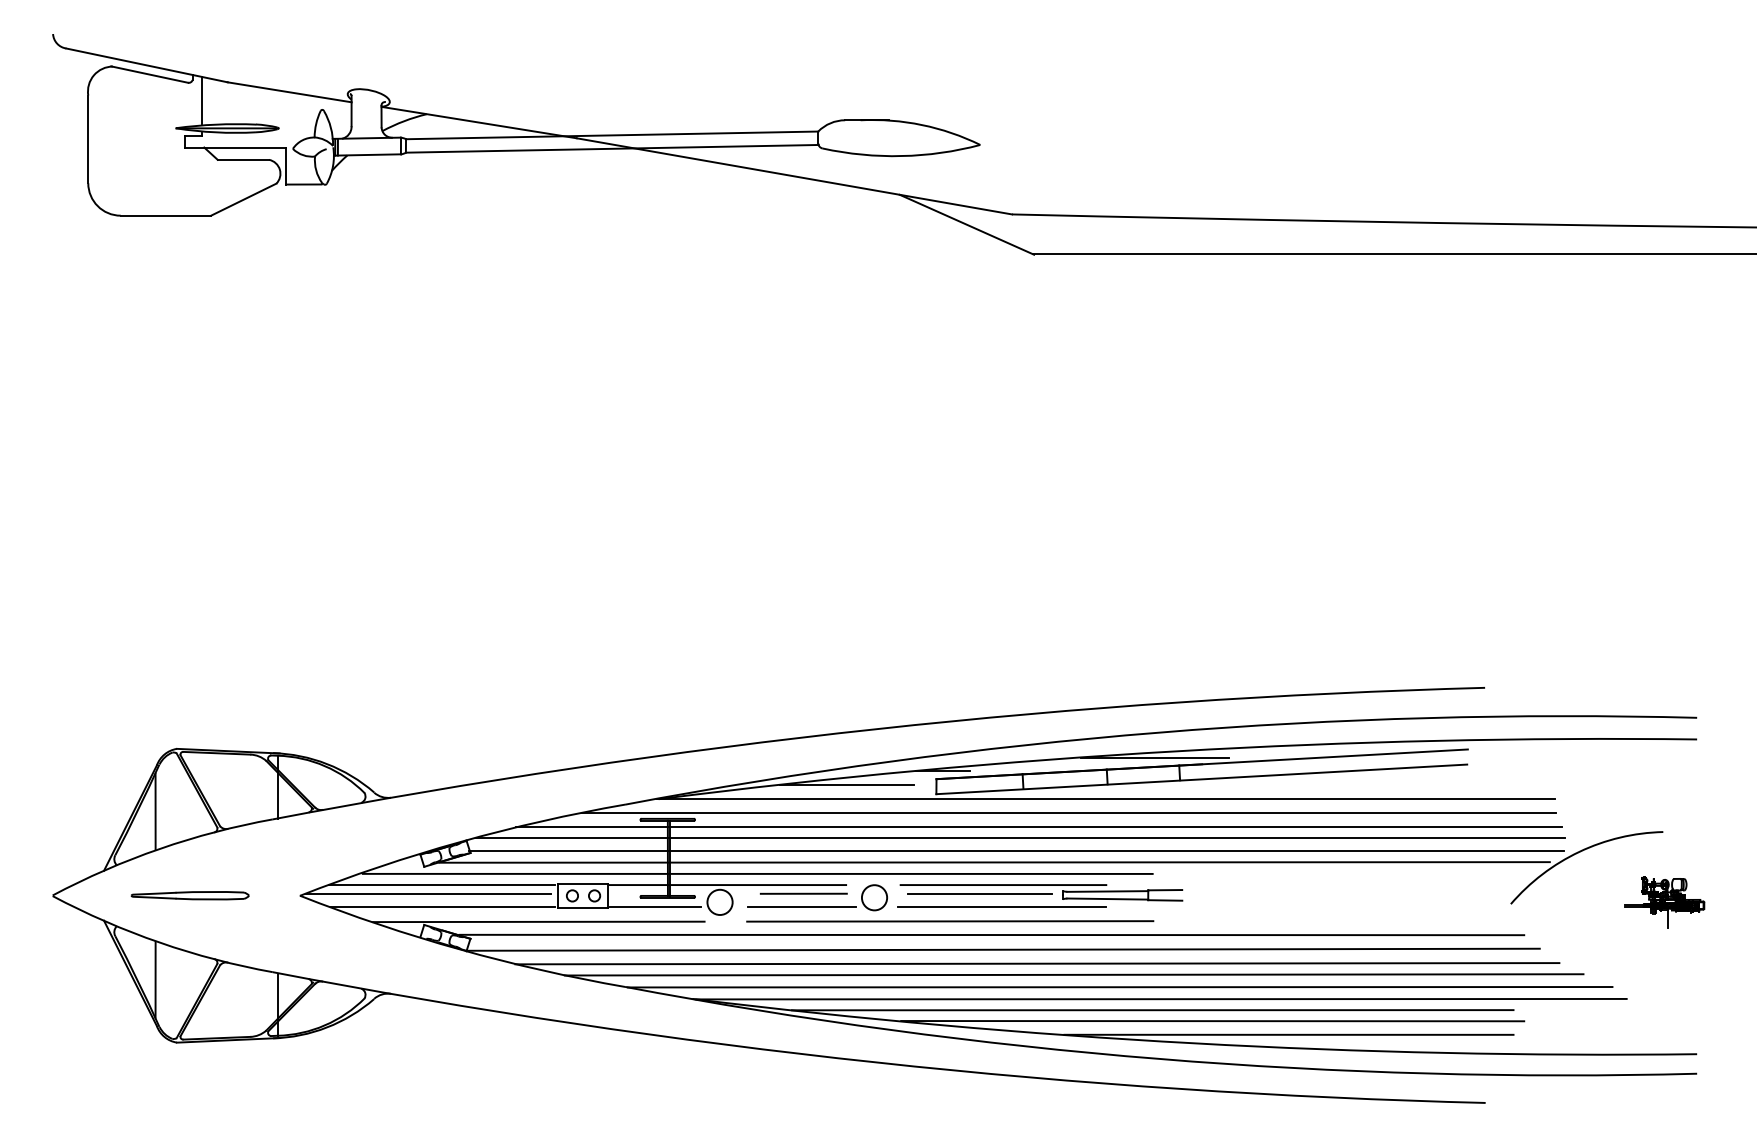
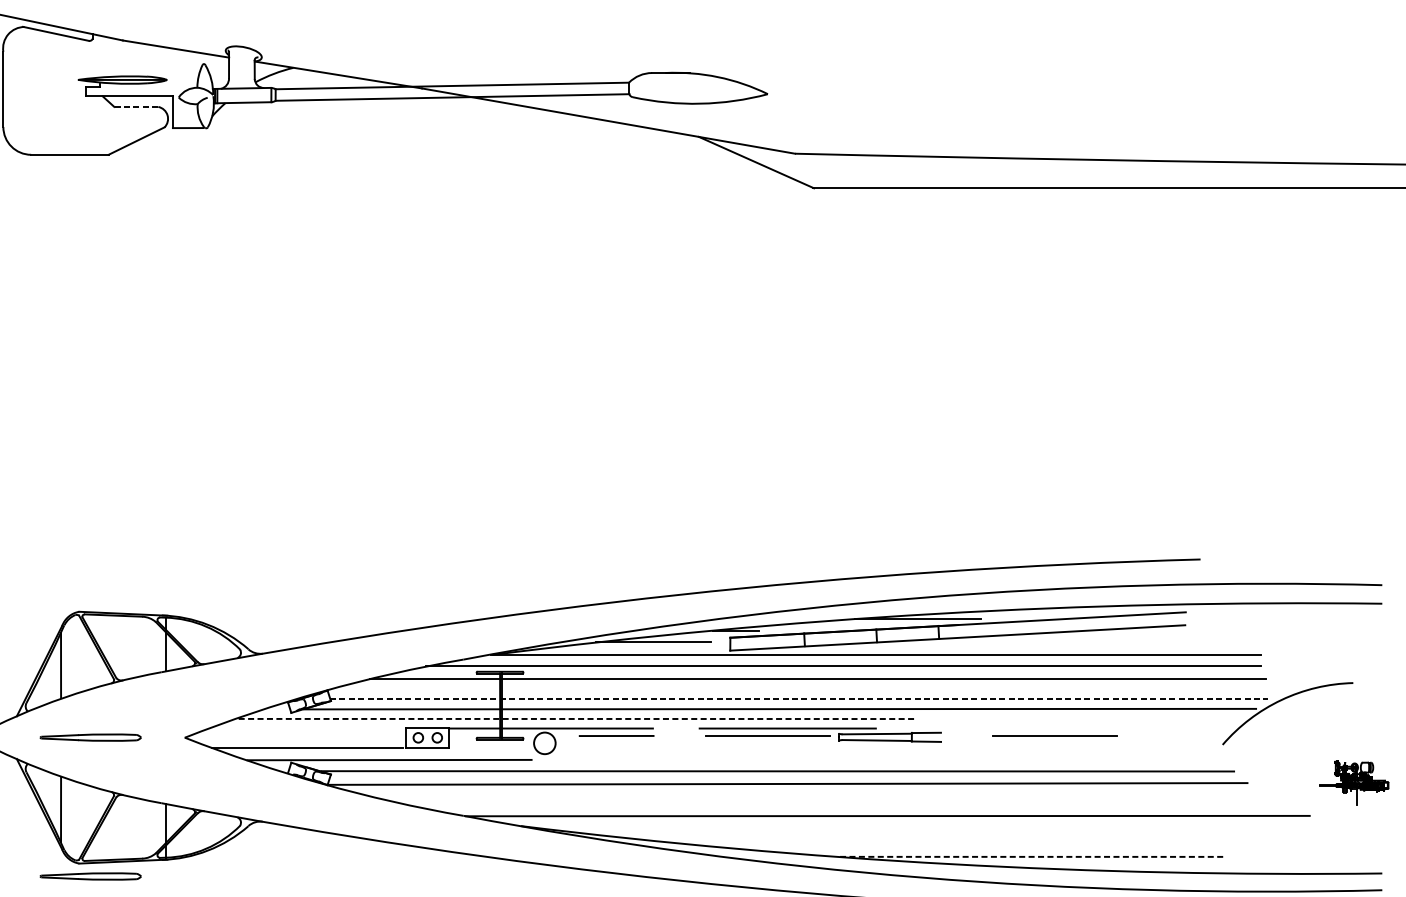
line: (201, 100) -> (100, 56), removed
line: (243, 159) -> (136, 106), solid -> dashed
line: (1020, 838) -> (802, 688), removed
line: (1017, 850) -> (799, 698), solid -> dashed
line: (757, 873) -> (576, 718), solid -> dashed
line: (441, 885) -> (306, 728), removed
line: (427, 893) -> (294, 735), removed
line: (1314, 893) -> (1054, 735), added
part: (1664, 902) -> (1354, 782), moved
part: (817, 906) -> (628, 746), removed
line: (655, 907) -> (489, 747), removed
line: (1002, 907) -> (786, 747), removed
line: (950, 921) -> (742, 759), removed
line: (1037, 963) -> (816, 795), removed
line: (1073, 974) -> (847, 805), removed
line: (1161, 998) -> (923, 825), removed
line: (1152, 1010) -> (915, 836), removed
line: (1212, 1021) -> (966, 845), removed
line: (1288, 1034) -> (1032, 856), solid -> dashed
part: (189, 1057) -> (90, 876), added

